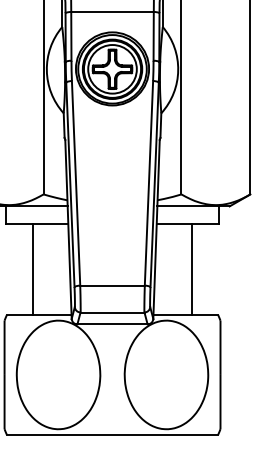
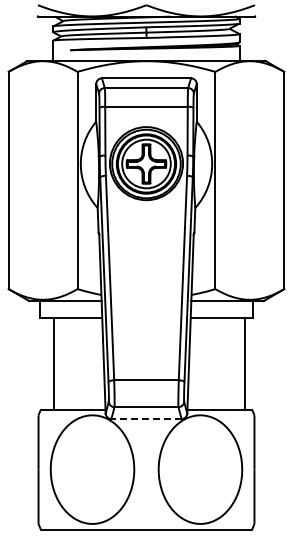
line: (33, 268) -> (54, 363), moved
line: (191, 268) -> (244, 363), moved
line: (112, 324) -> (146, 419), solid -> dashed

